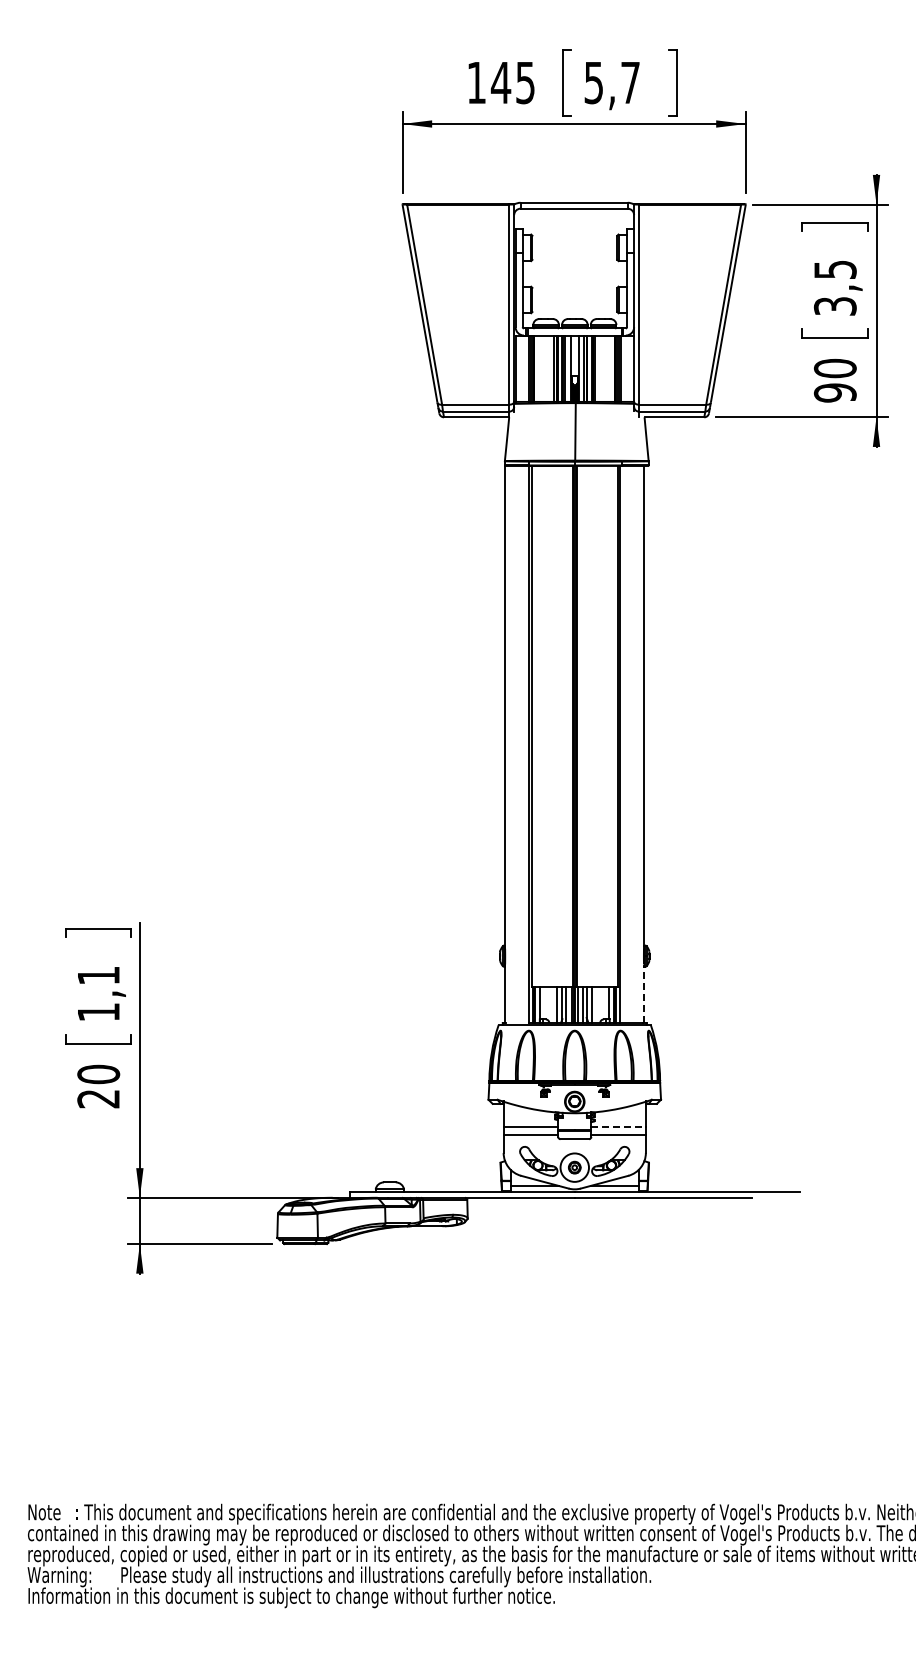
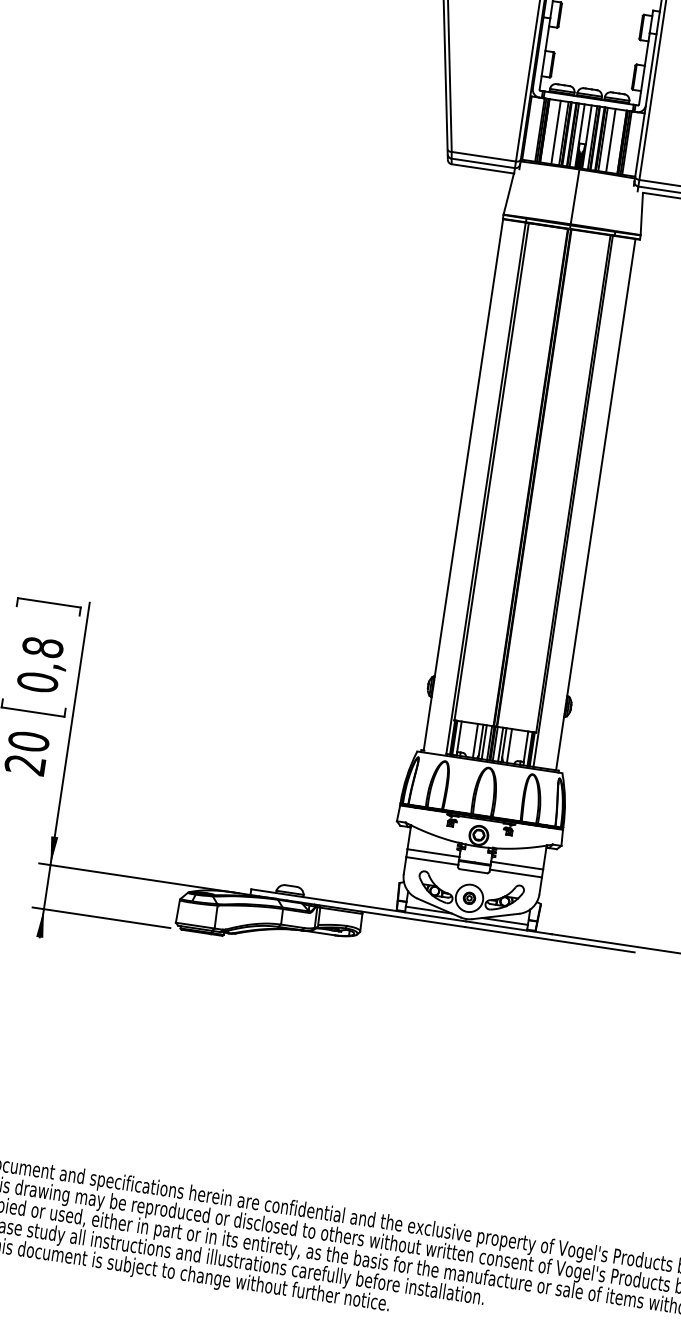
line: (546, 368) -> (556, 132), added
line: (603, 368) -> (610, 140), added
text: (98, 993) -> (40, 664), 1,1 -> 0,8
line: (643, 993) -> (559, 742), dashed -> solid
line: (619, 1126) -> (518, 865), dashed -> solid

